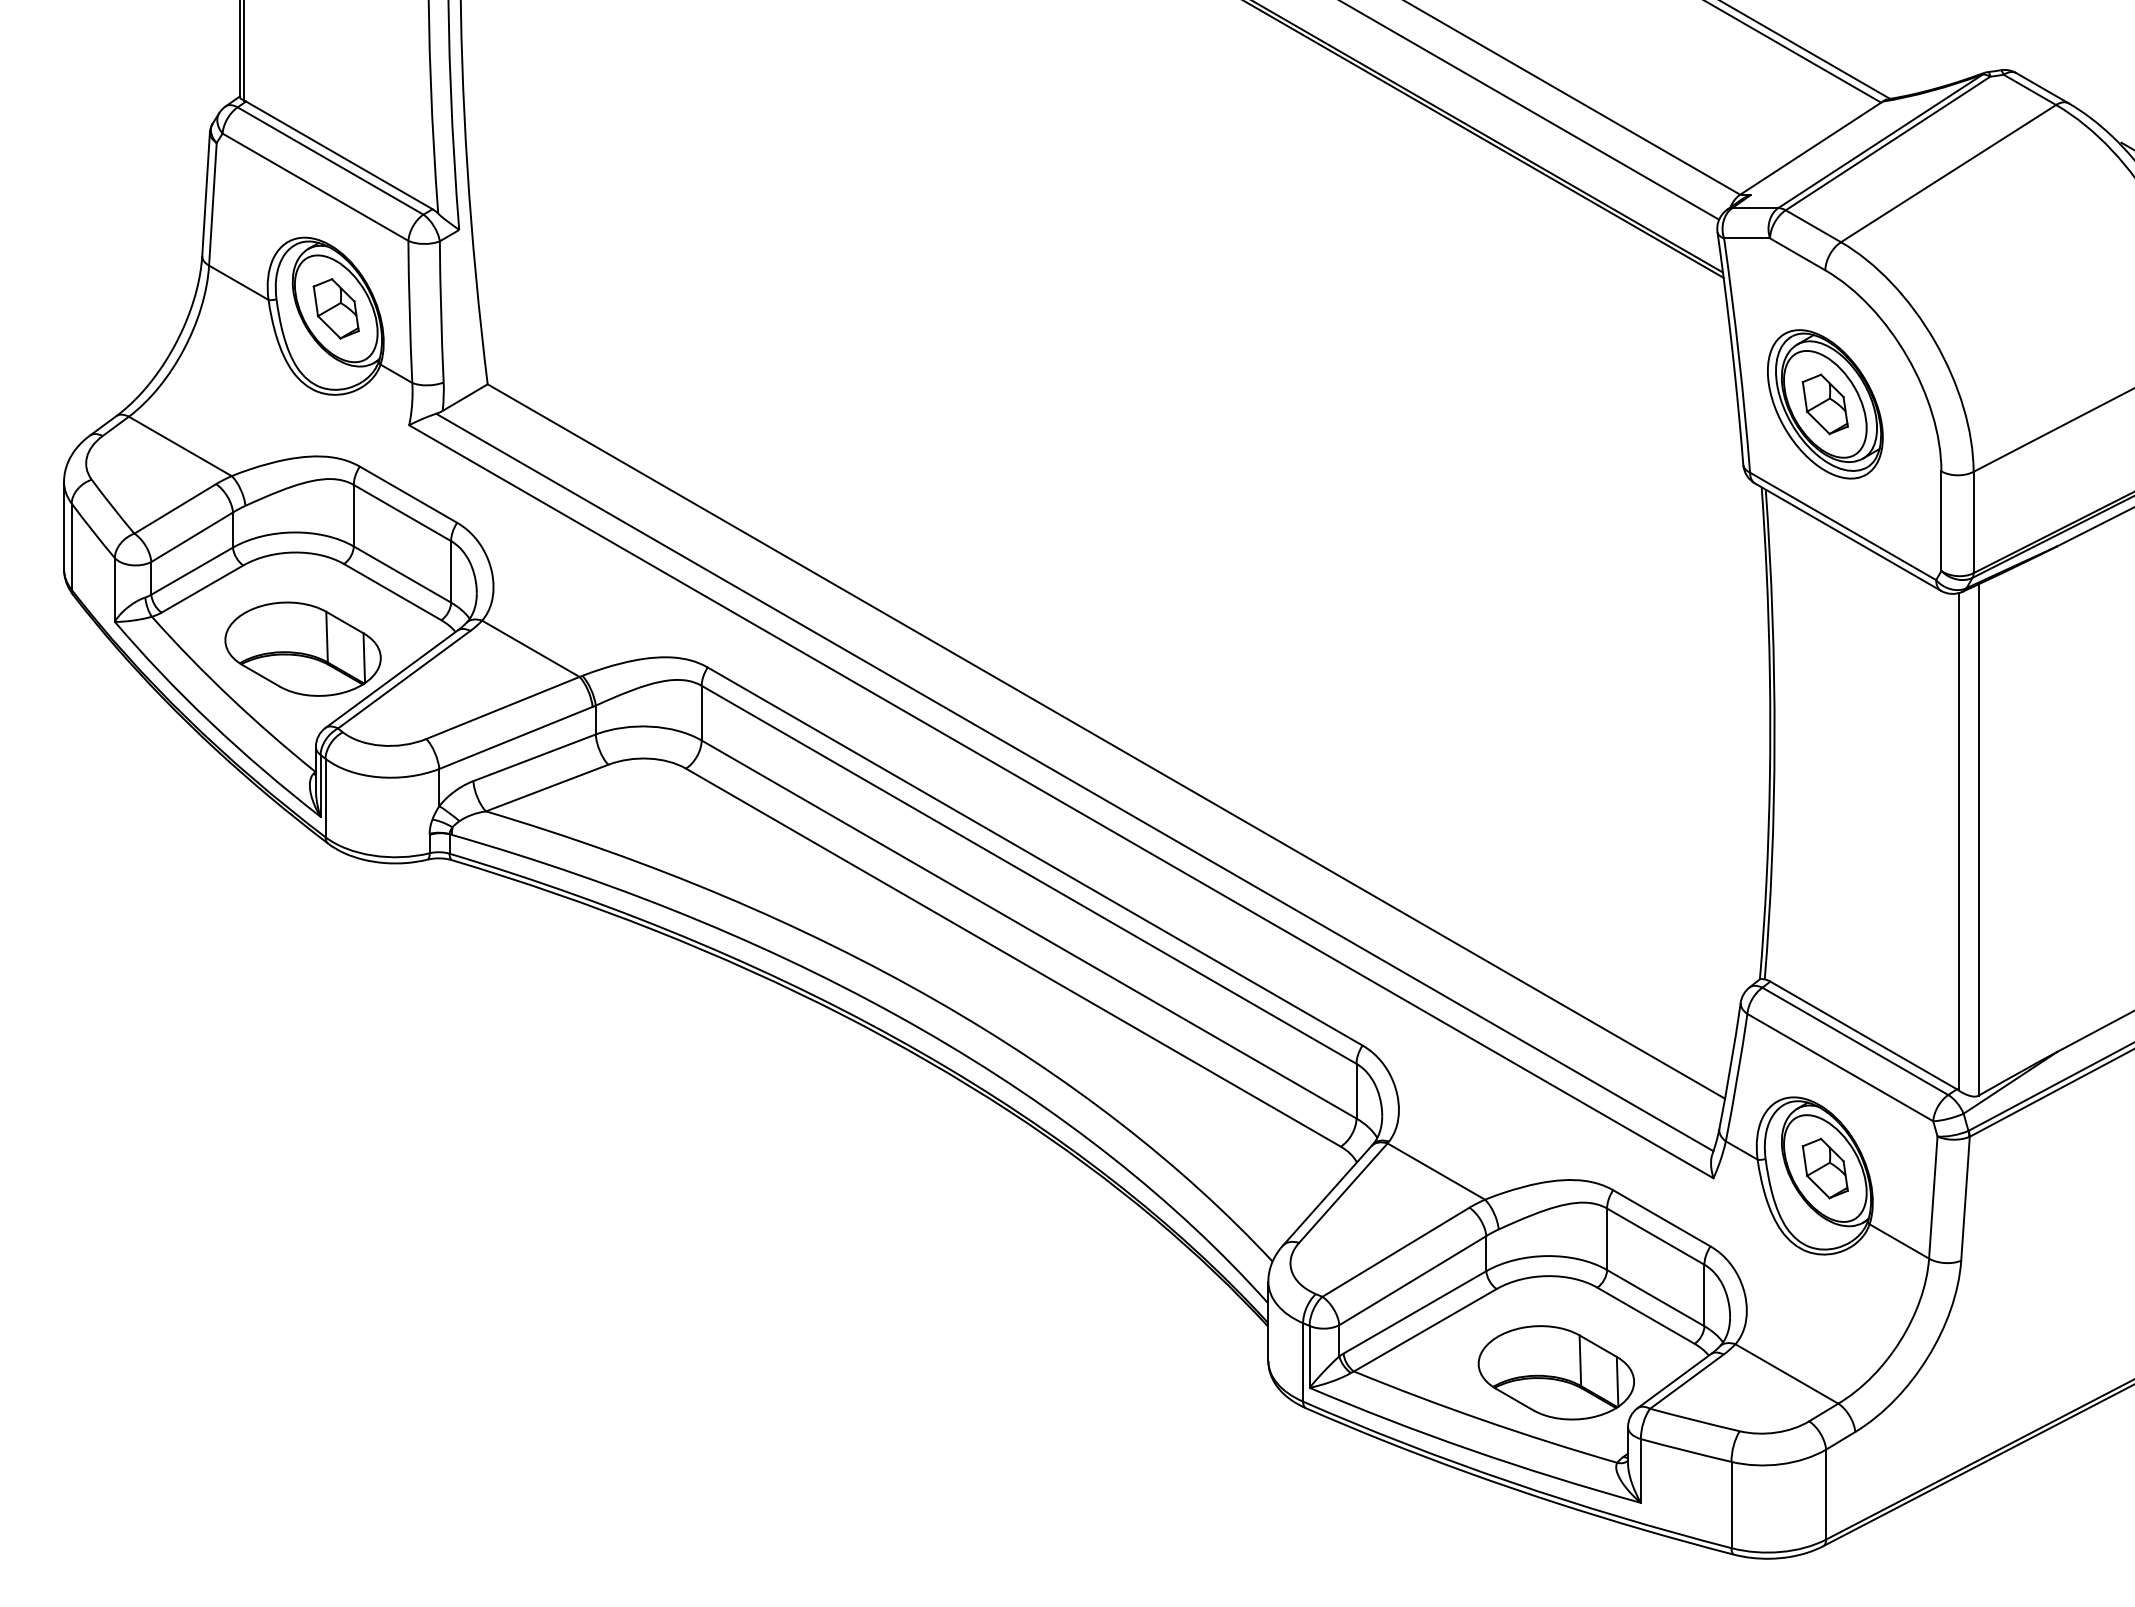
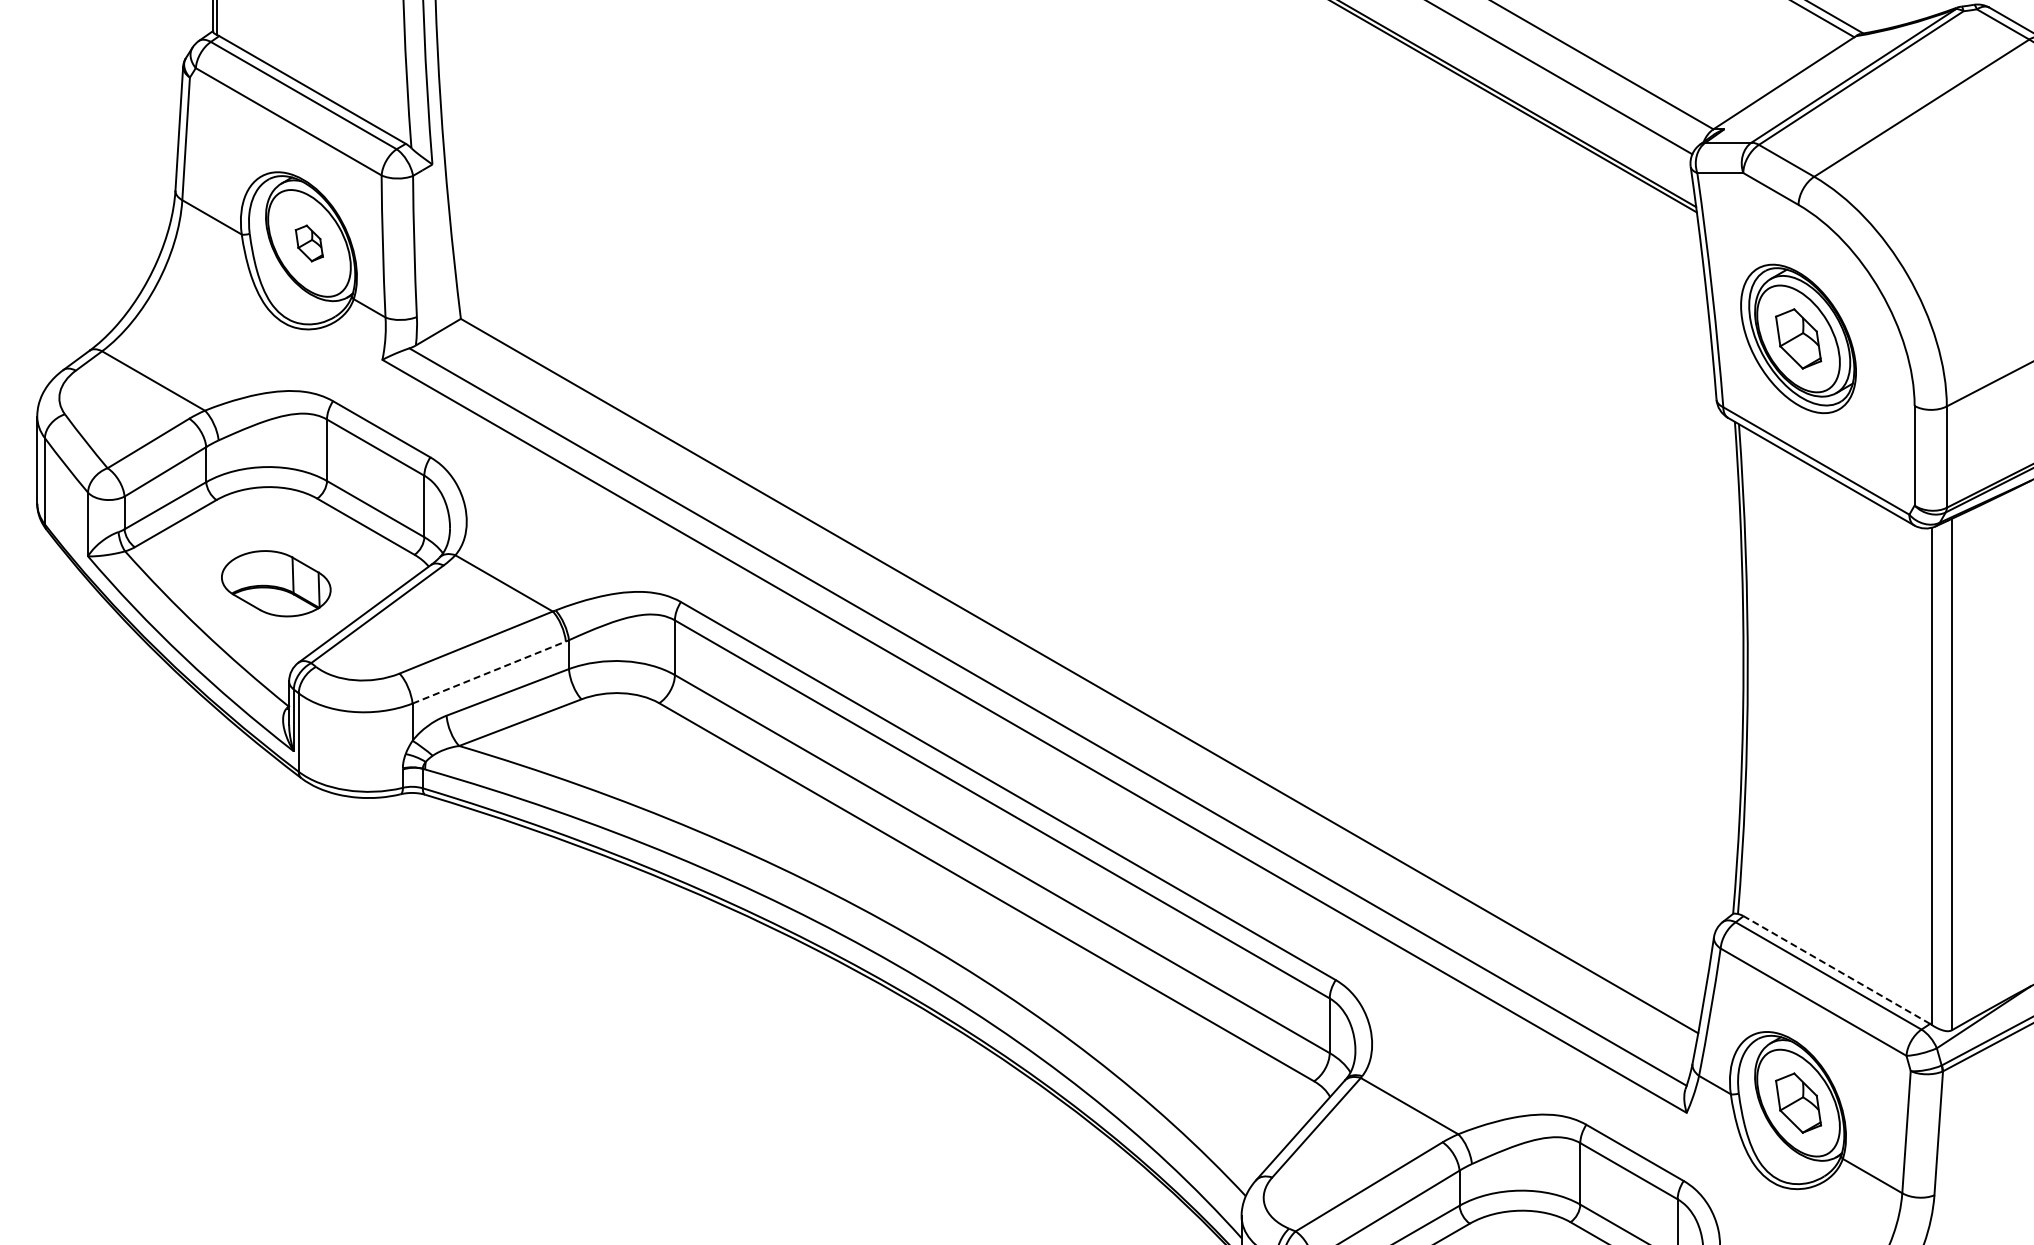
part: (335, 308) -> (308, 243), size x0.6
part: (302, 648) -> (275, 583), size x0.7
line: (515, 737) -> (488, 672), solid -> dashed
line: (1863, 1035) -> (1836, 970), solid -> dashed

